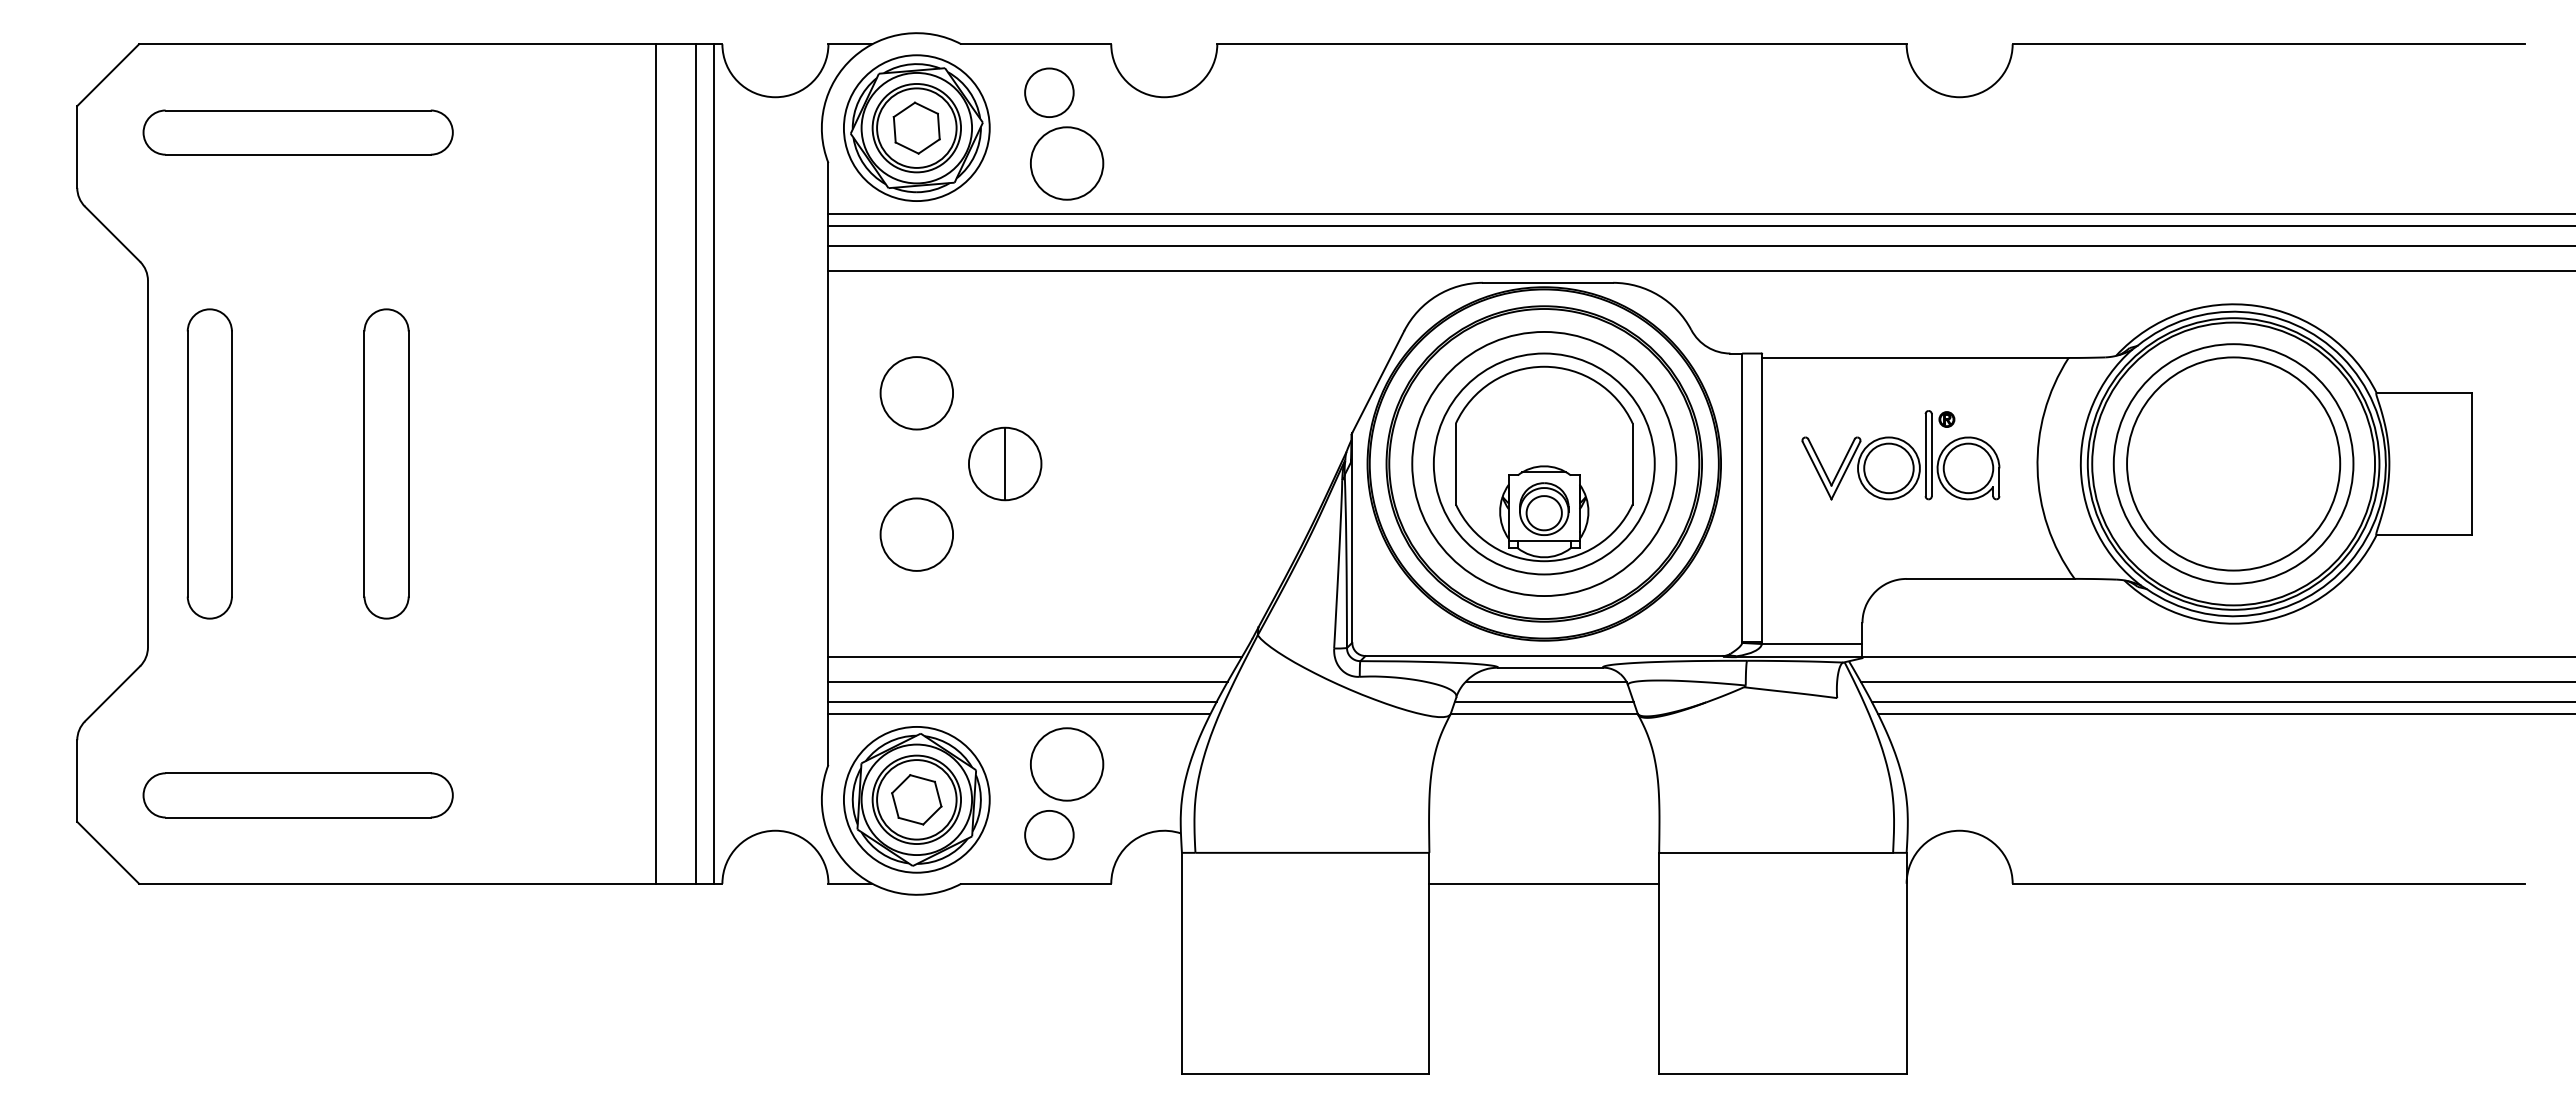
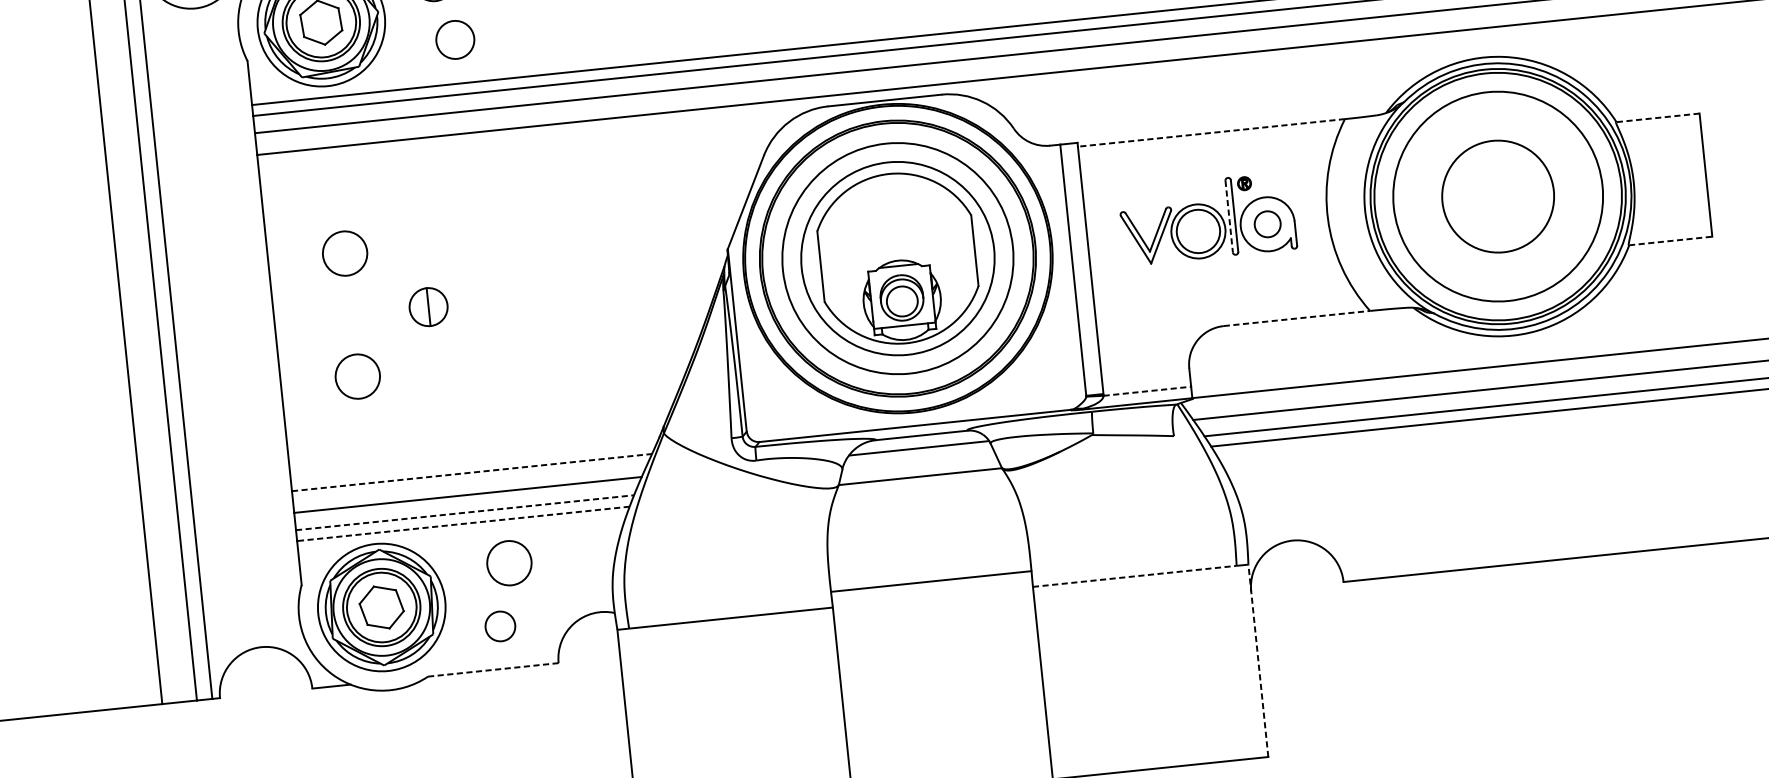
circle: (1066, 163) -> (454, 39), size x0.6
line: (1914, 357) -> (1210, 132), solid -> dashed
circle: (916, 393) -> (344, 253), size x0.7
line: (2424, 393) -> (1658, 118), solid -> dashed
line: (1925, 455) -> (1229, 216), solid -> dashed
part: (1005, 463) -> (428, 306), size x0.6
circle: (2233, 463) -> (1498, 196), size x0.6
circle: (1968, 468) -> (1267, 224), size x0.6
circle: (916, 534) -> (357, 376), size x0.7
line: (2424, 534) -> (1670, 240), solid -> dashed
line: (1991, 578) -> (1297, 318), solid -> dashed
line: (1812, 644) -> (1147, 391), solid -> dashed
line: (1035, 657) -> (472, 472), solid -> dashed
line: (1023, 701) -> (465, 512), solid -> dashed
line: (1543, 701) -> (918, 465), removed
line: (1019, 714) -> (463, 523), solid -> dashed
circle: (1066, 764) -> (508, 563), size x0.7
circle: (1049, 835) -> (500, 626), size x0.7
line: (1776, 852) -> (1135, 576), solid -> dashed
line: (1036, 883) -> (493, 669), solid -> dashed
line: (1544, 883) -> (931, 581), moved
line: (1906, 962) -> (1258, 660), solid -> dashed

